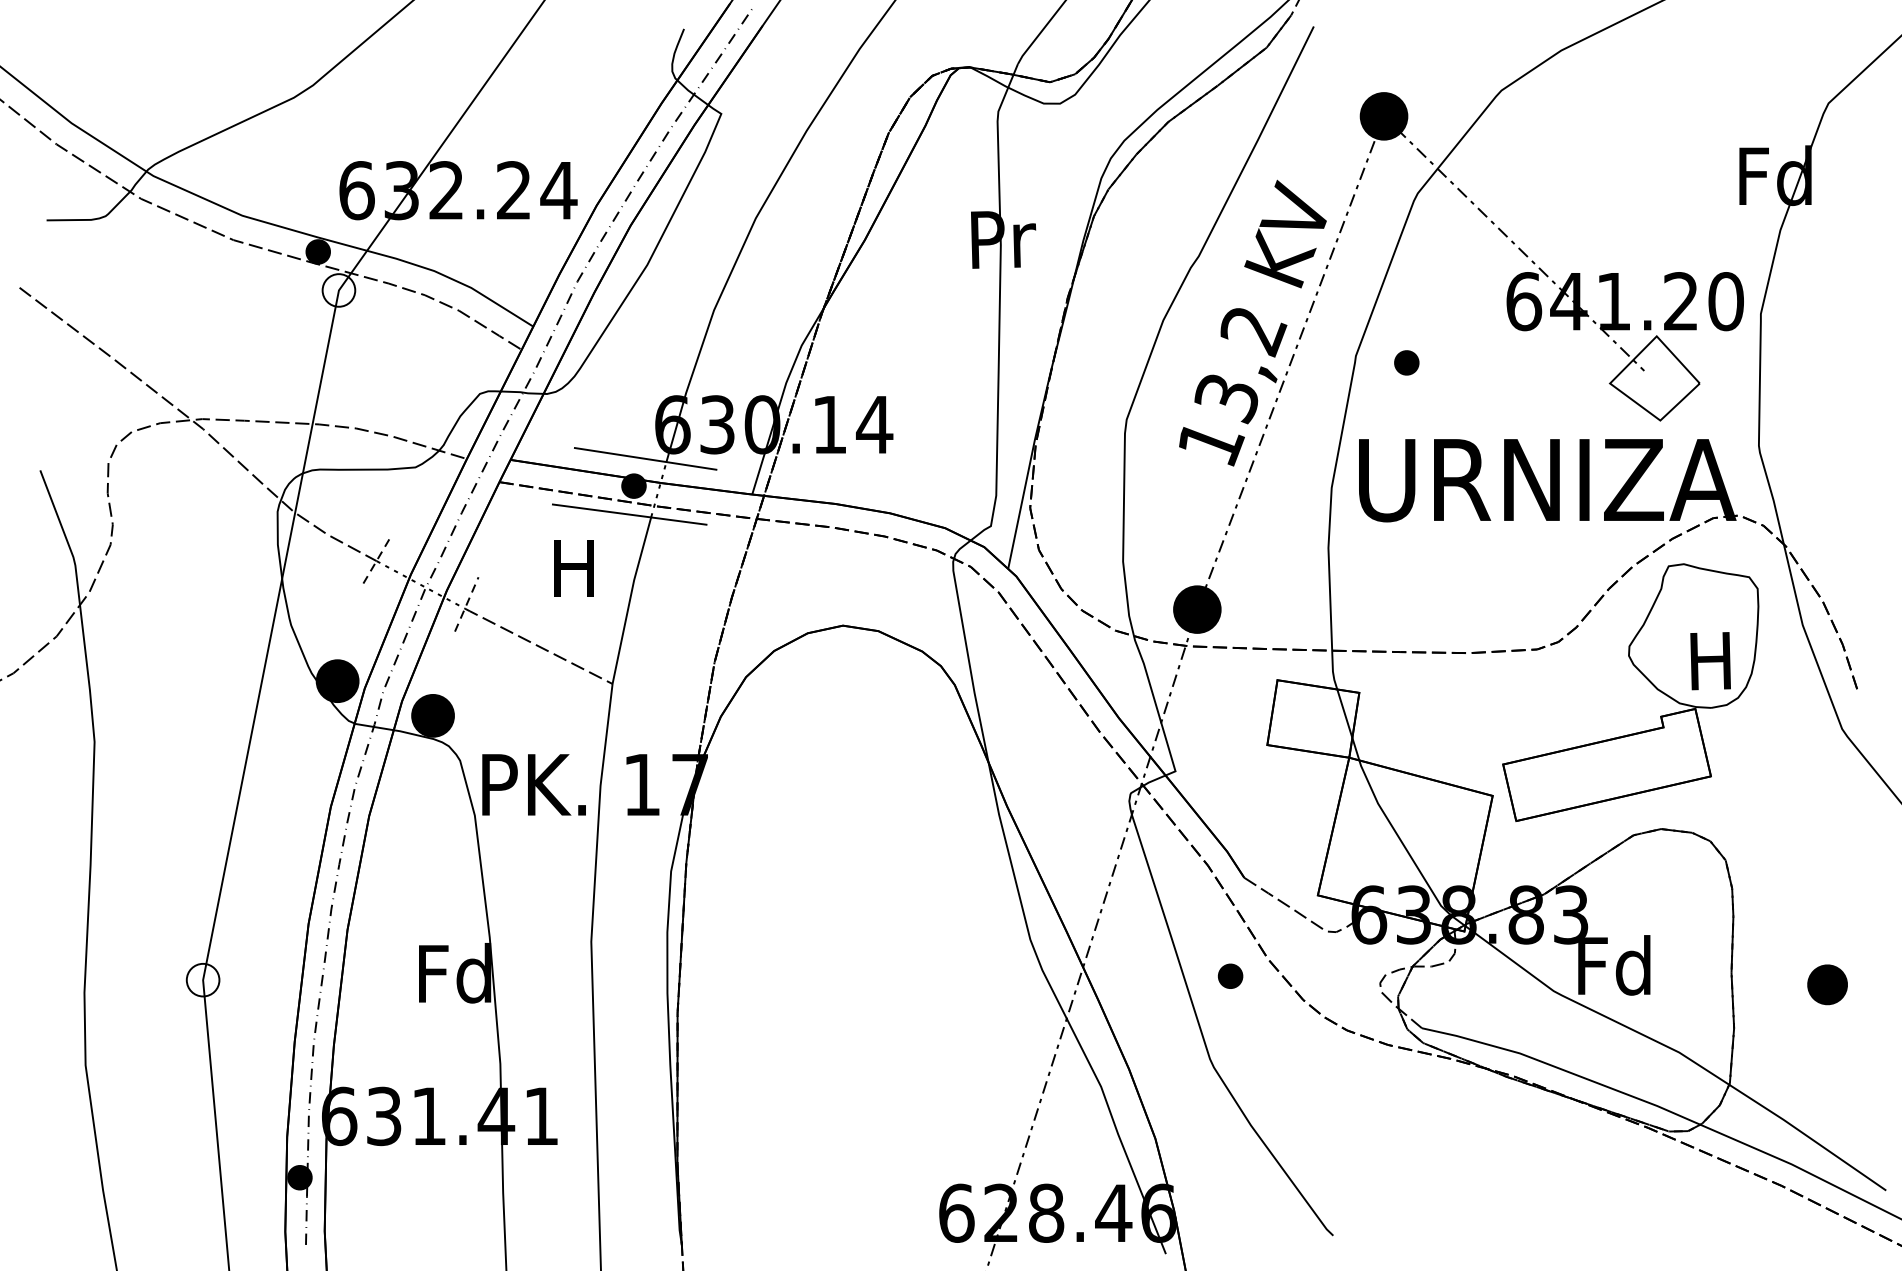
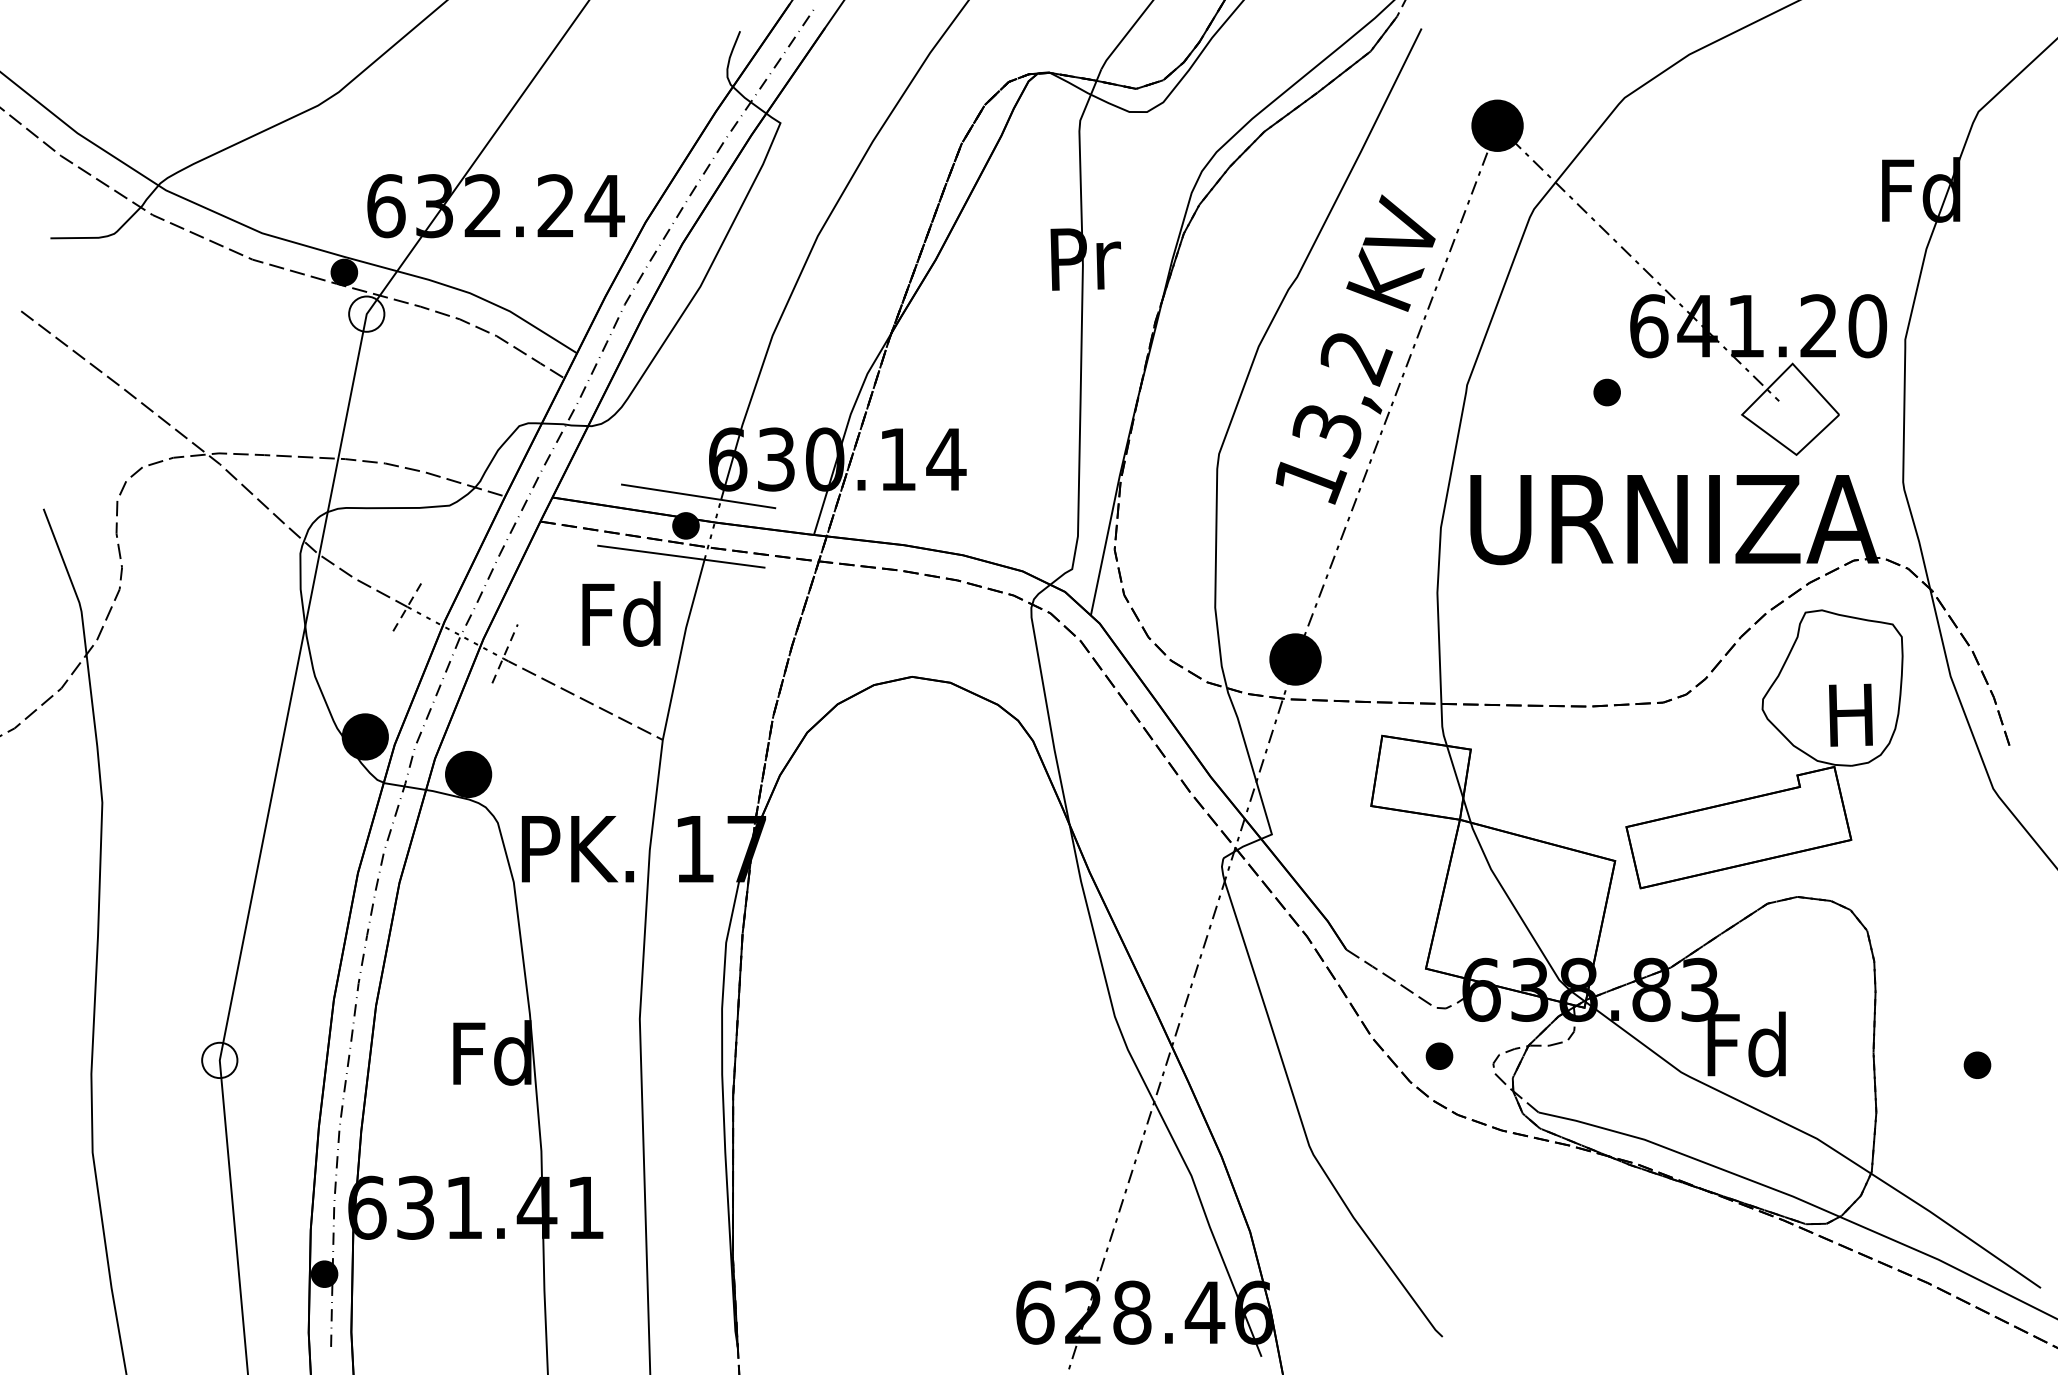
part: (1406, 362) -> (1606, 392), moved
text: (574, 567) -> (621, 613), H -> Fd
part: (1230, 975) -> (1439, 1055), moved
part: (1827, 983) -> (1977, 1064), size x0.62

